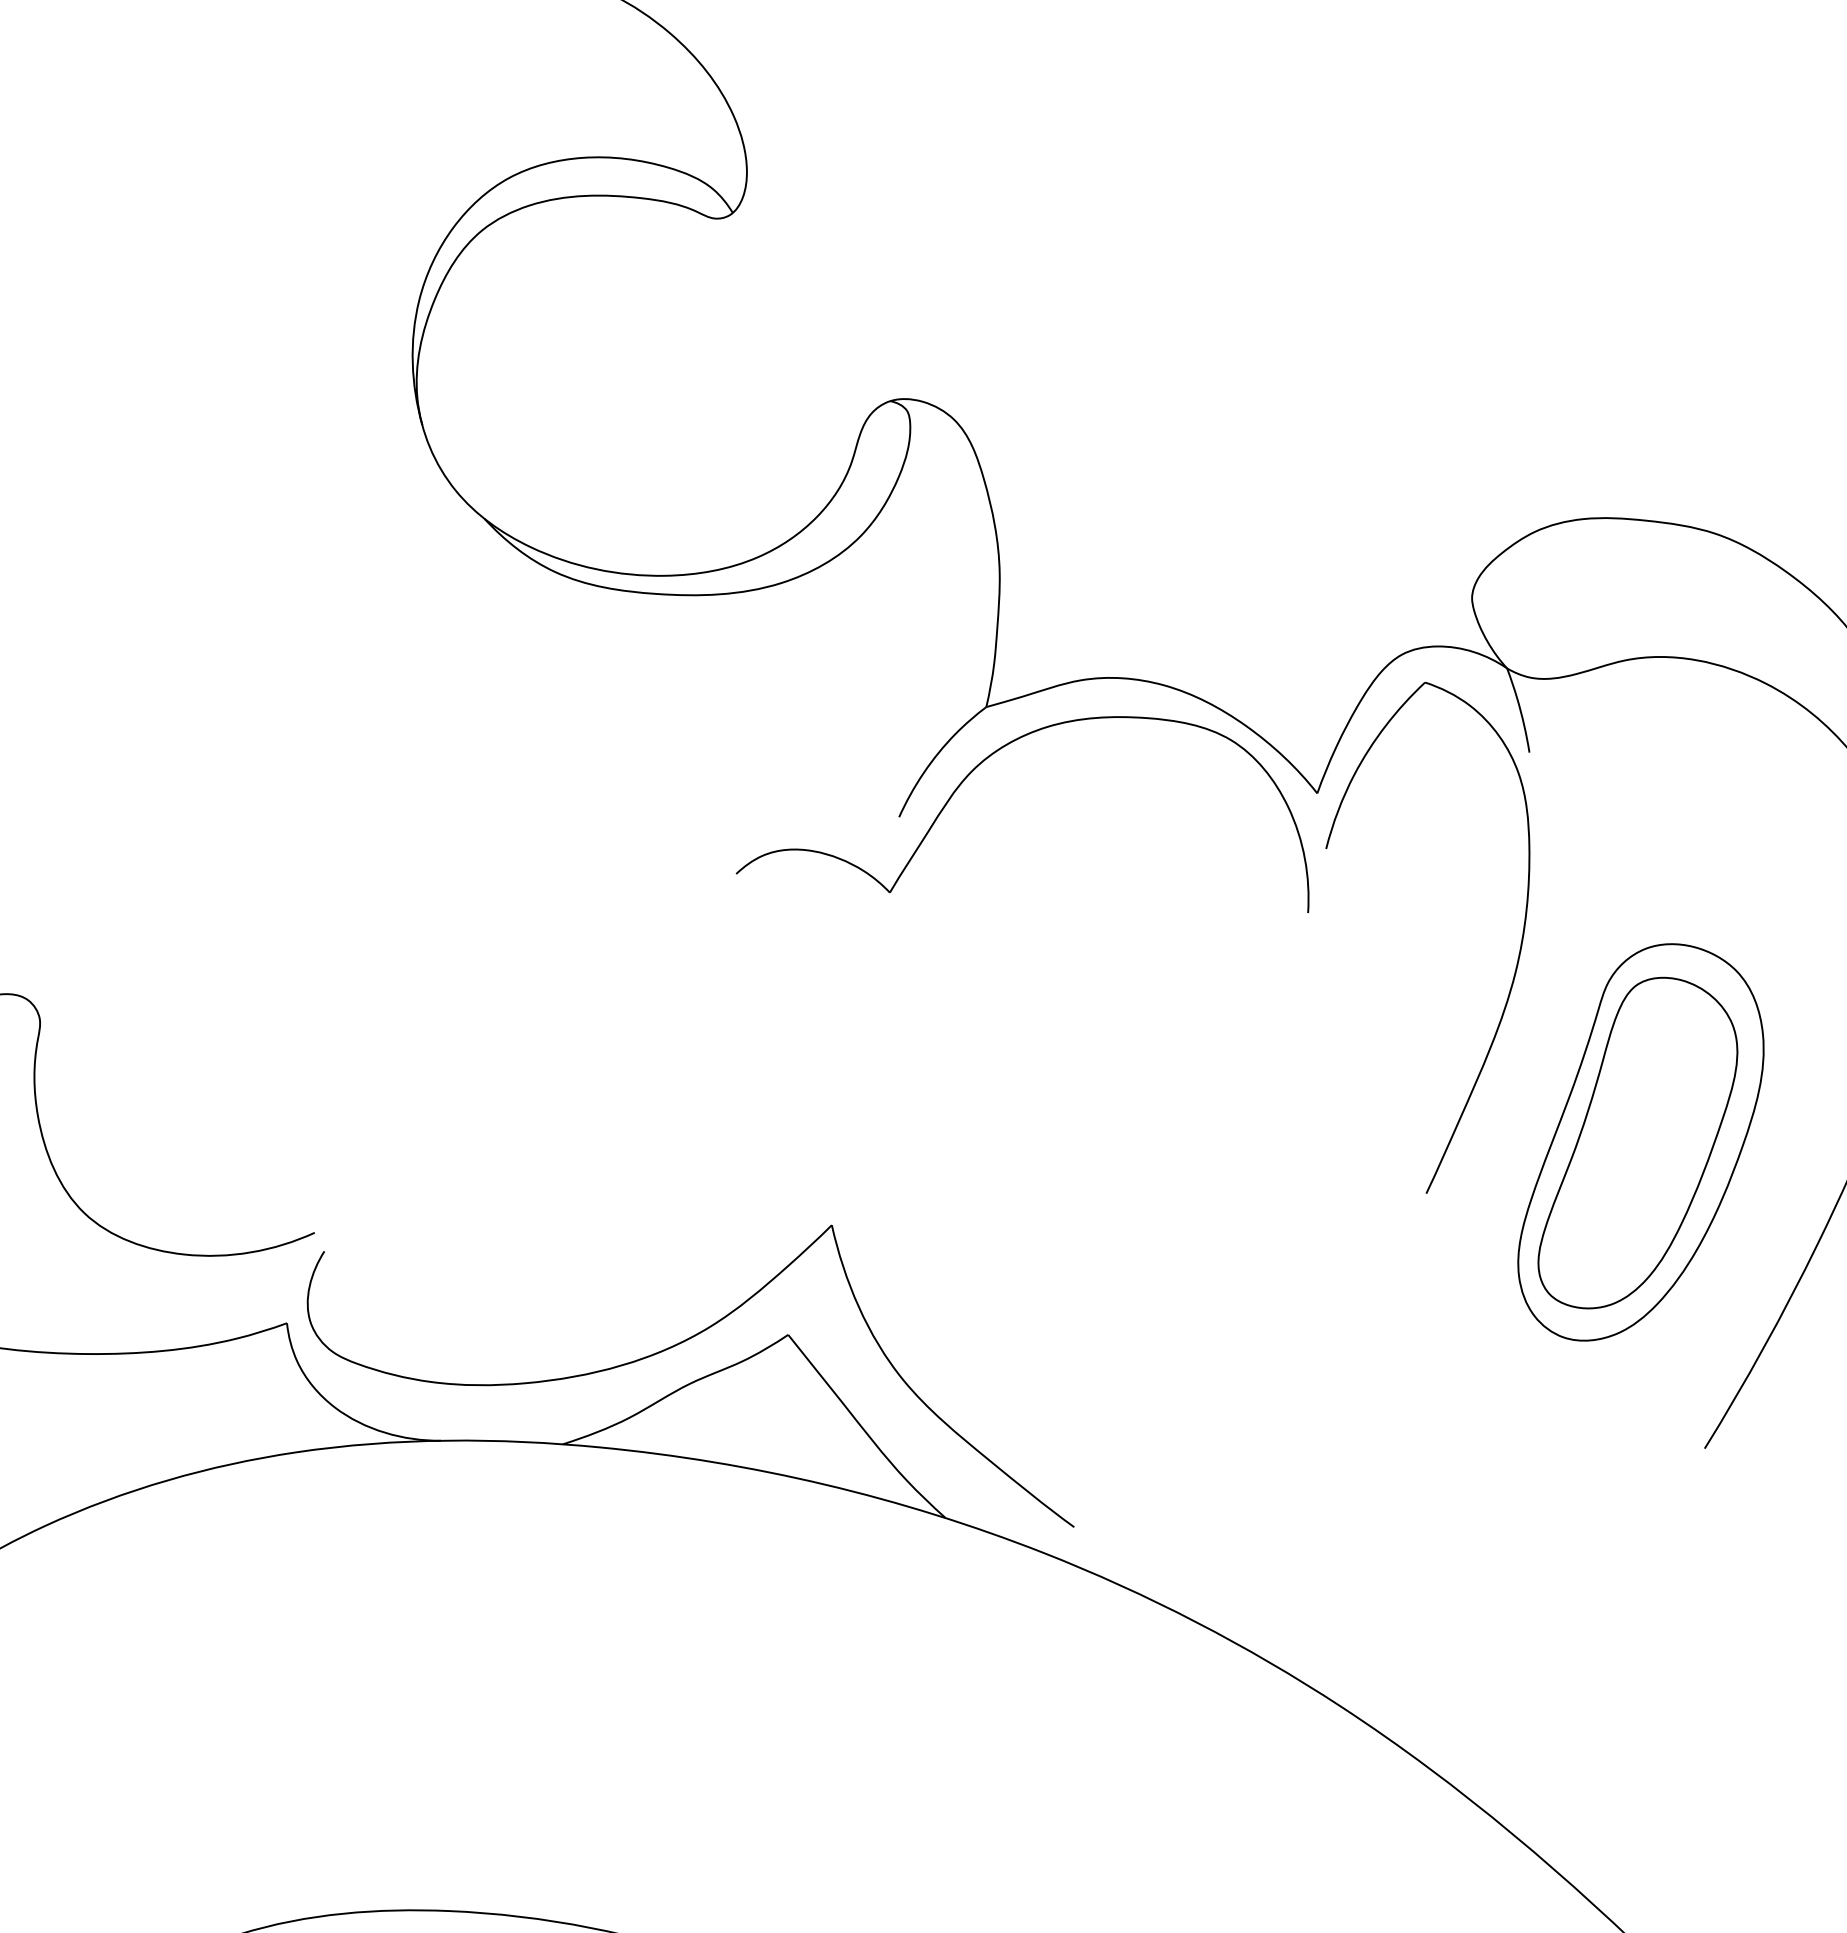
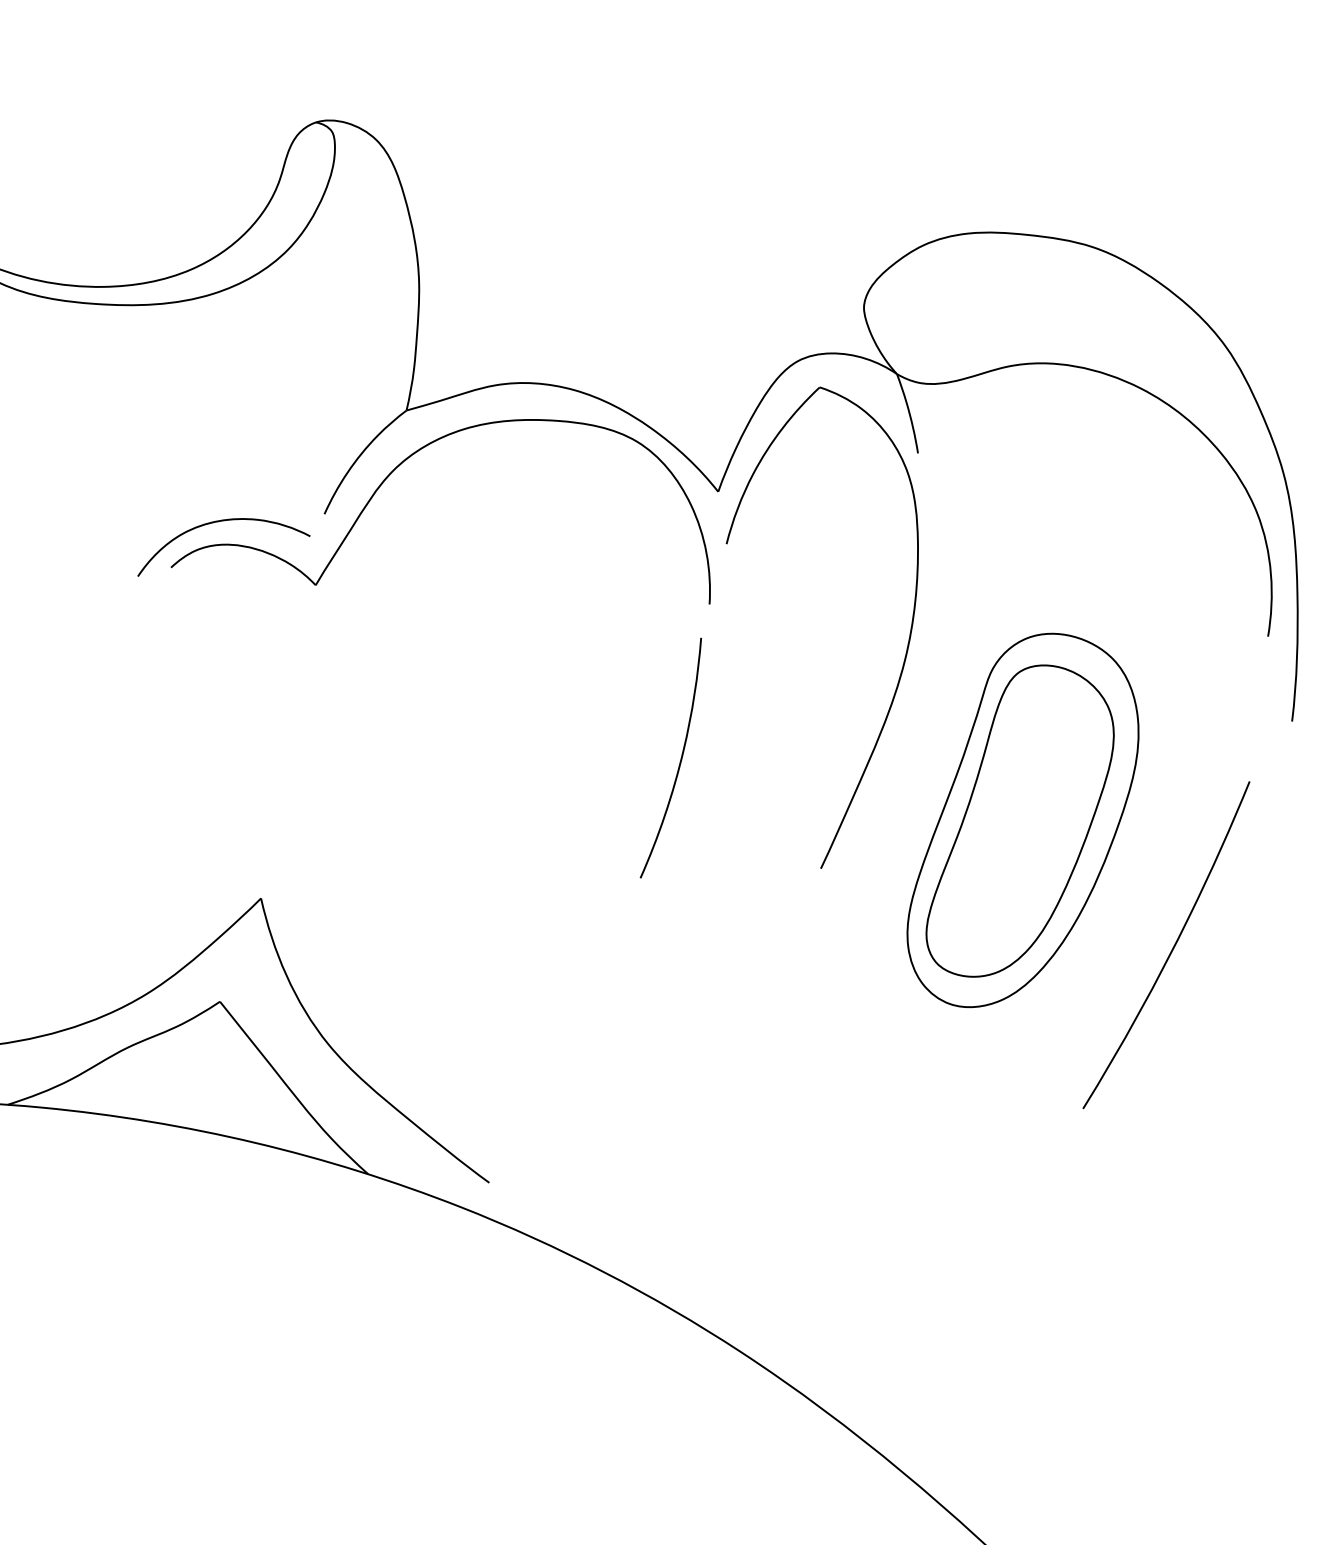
curve: (789, 825) -> (221, 522), added
curve: (1276, 1079) -> (679, 761), added

